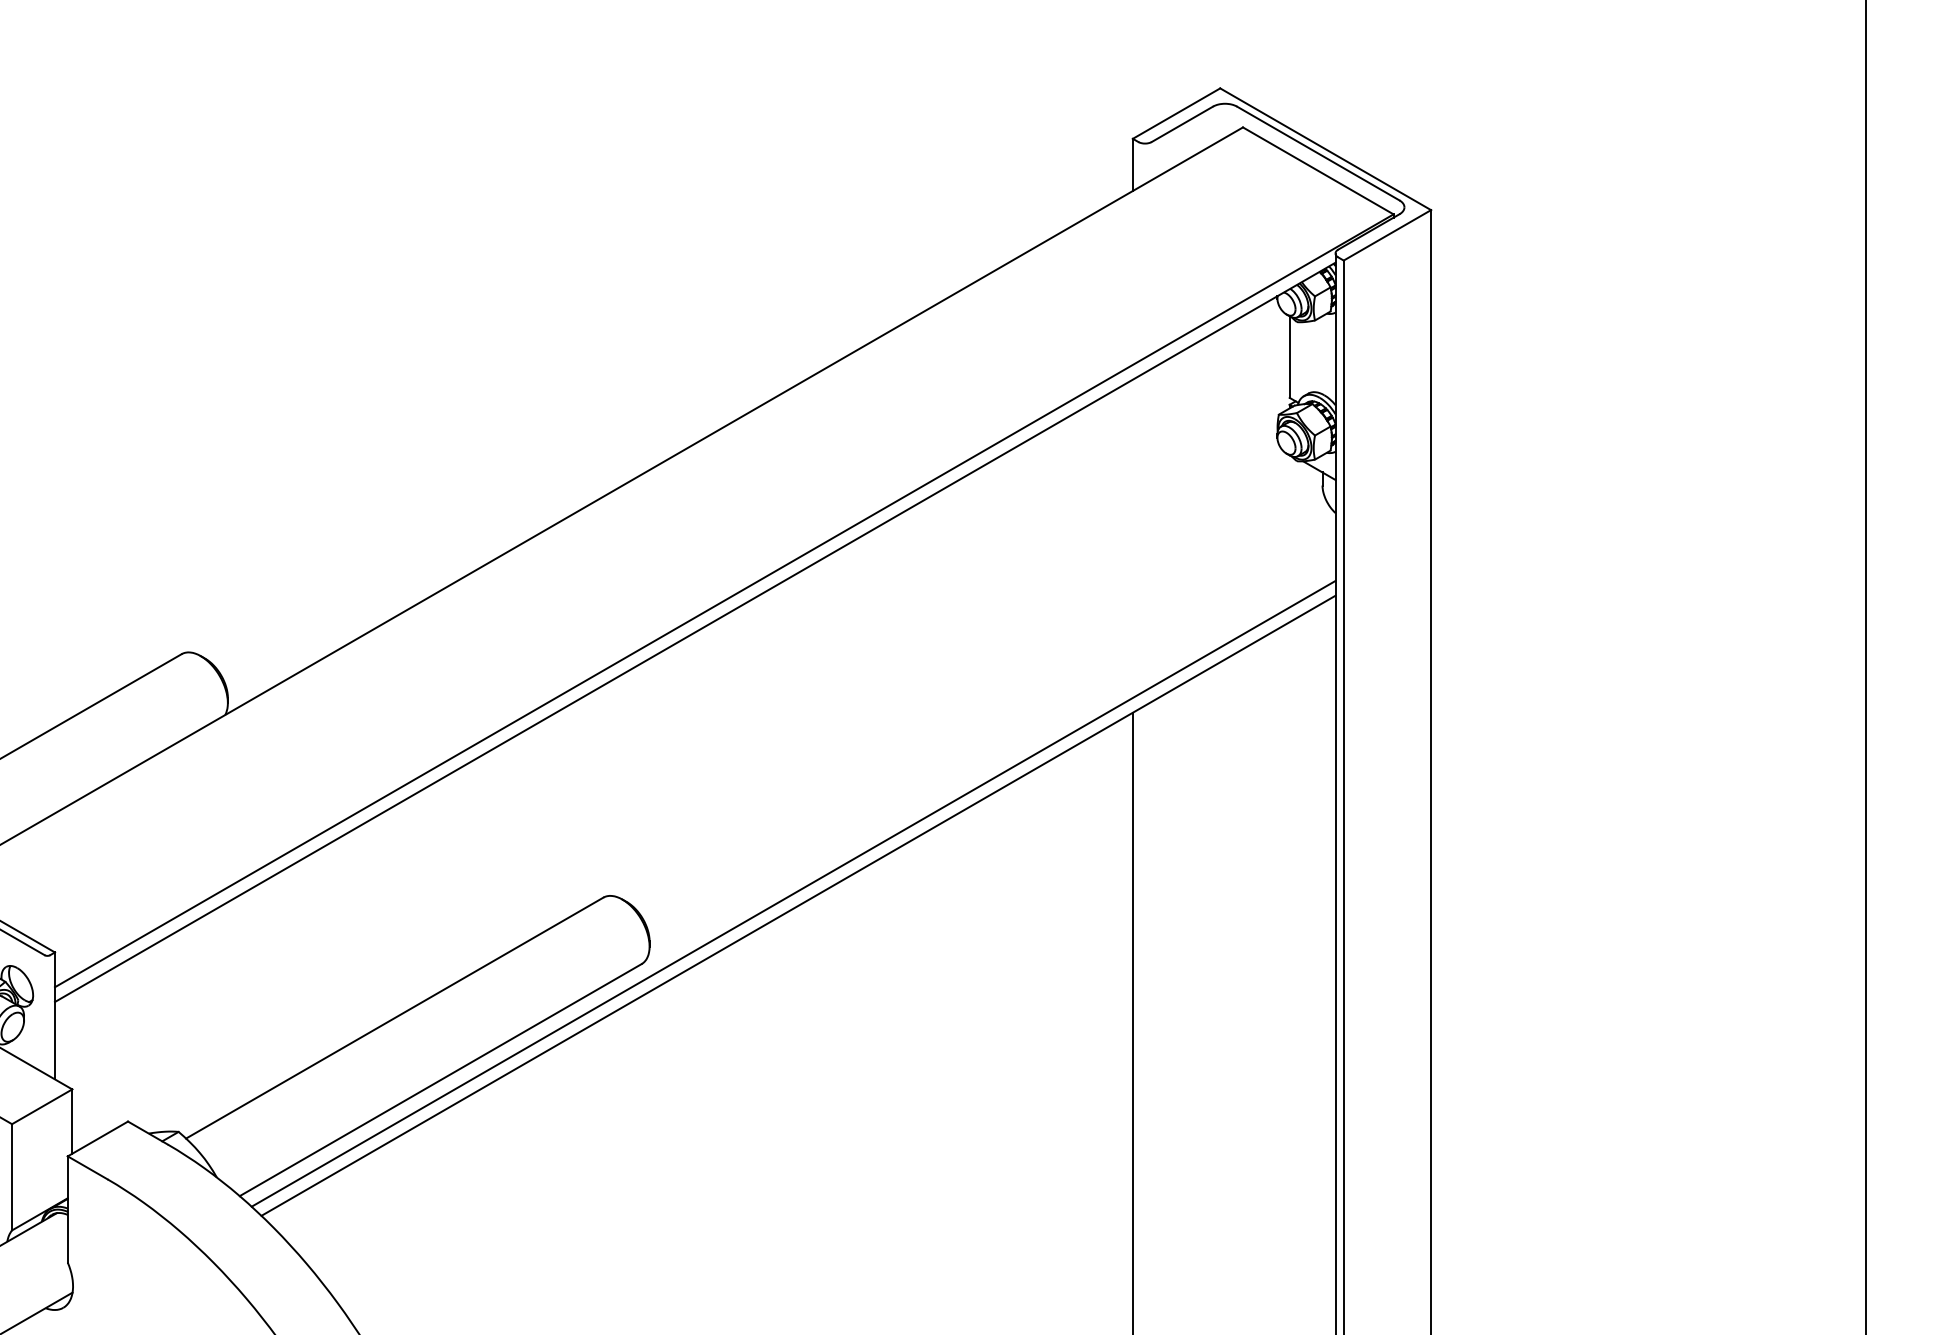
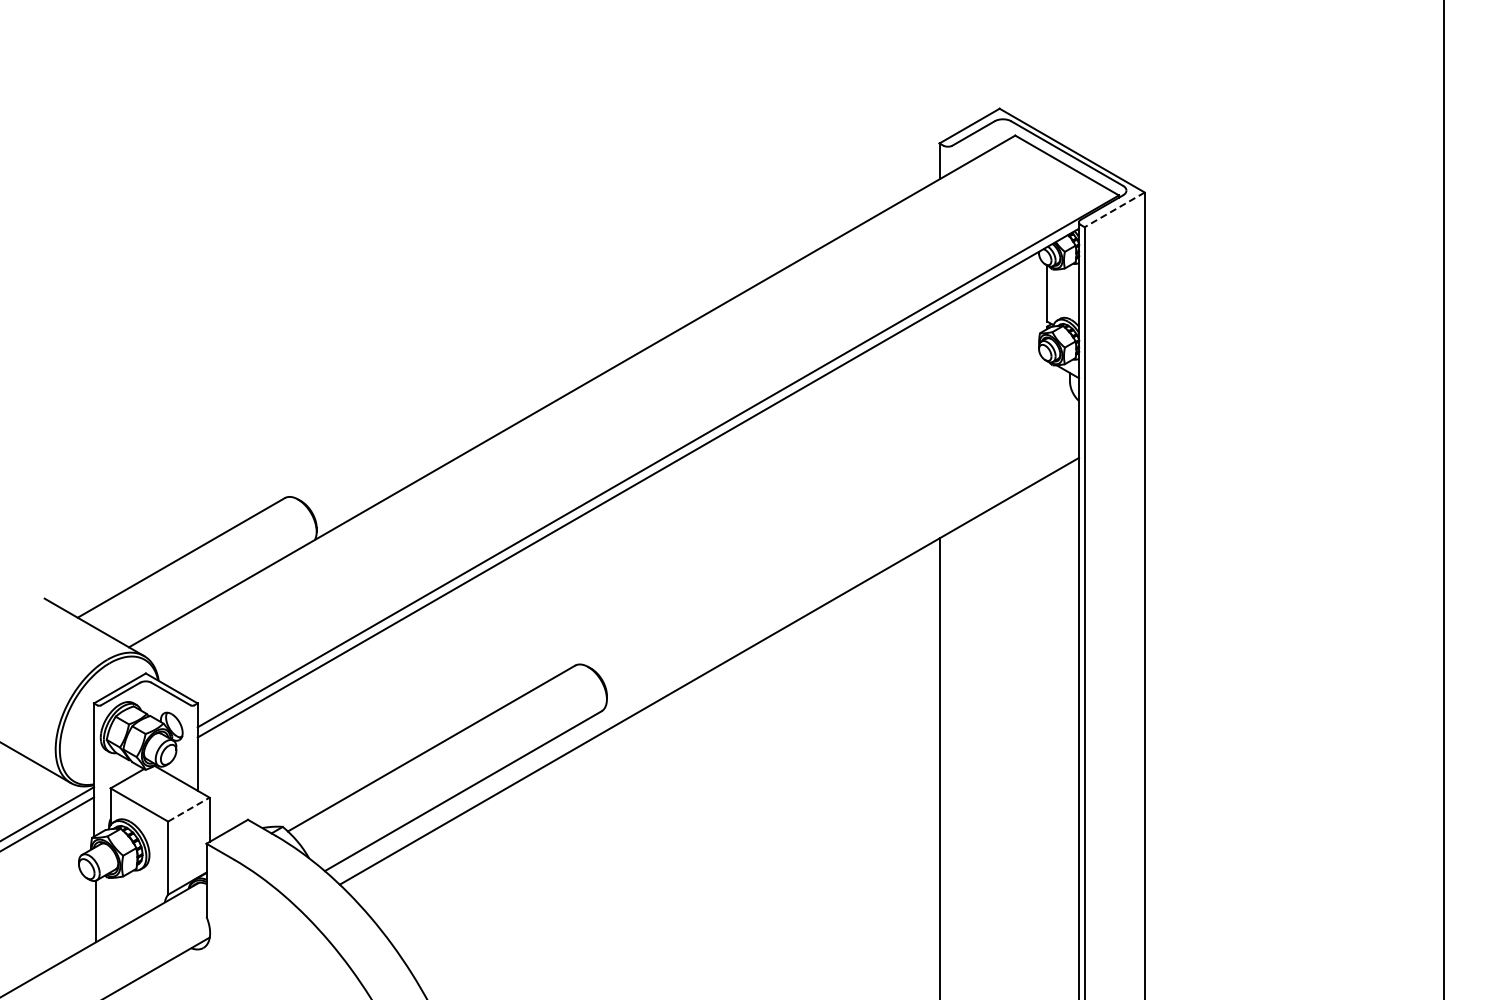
line: (1387, 234) -> (1114, 209), solid -> dashed
line: (794, 893) -> (706, 662), removed
line: (41, 1106) -> (188, 809), solid -> dashed

